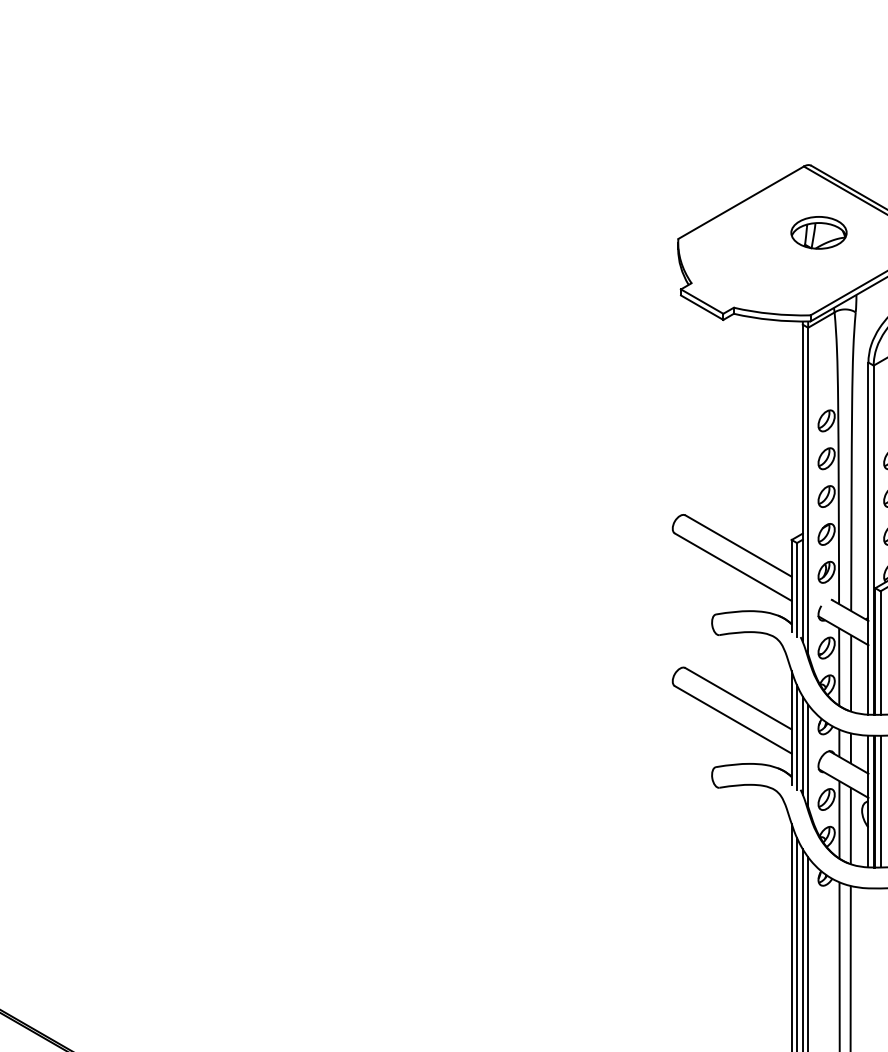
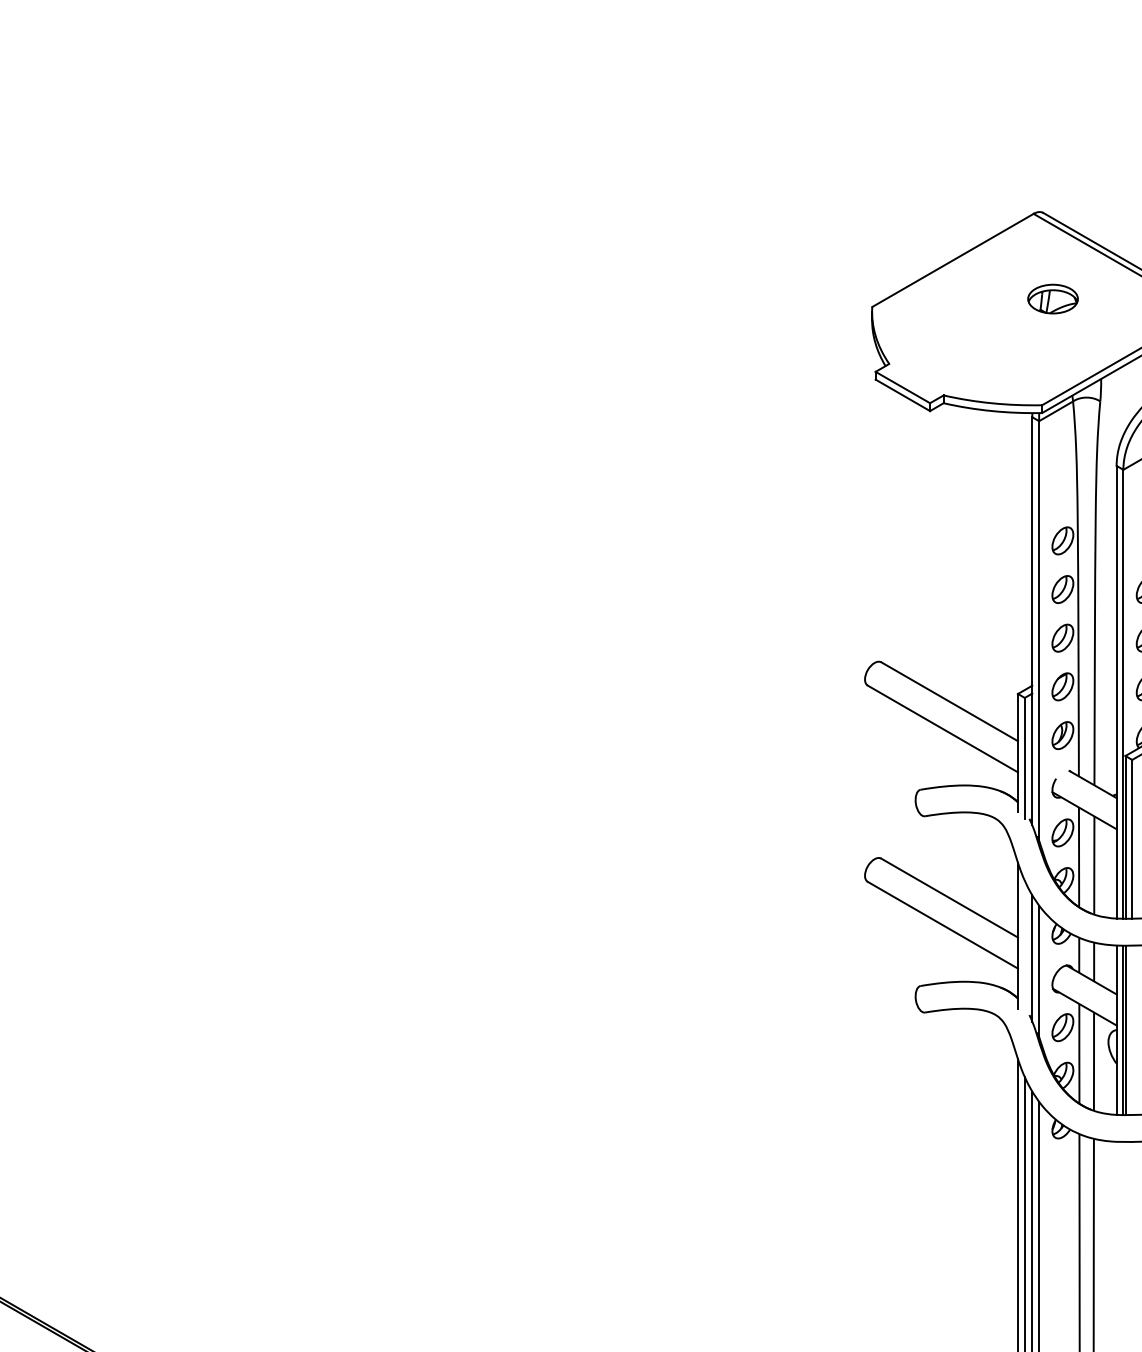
part: (818, 232) -> (1052, 298), size x0.7
line: (796, 737) -> (1024, 947), removed
line: (880, 800) -> (1132, 1029), removed

